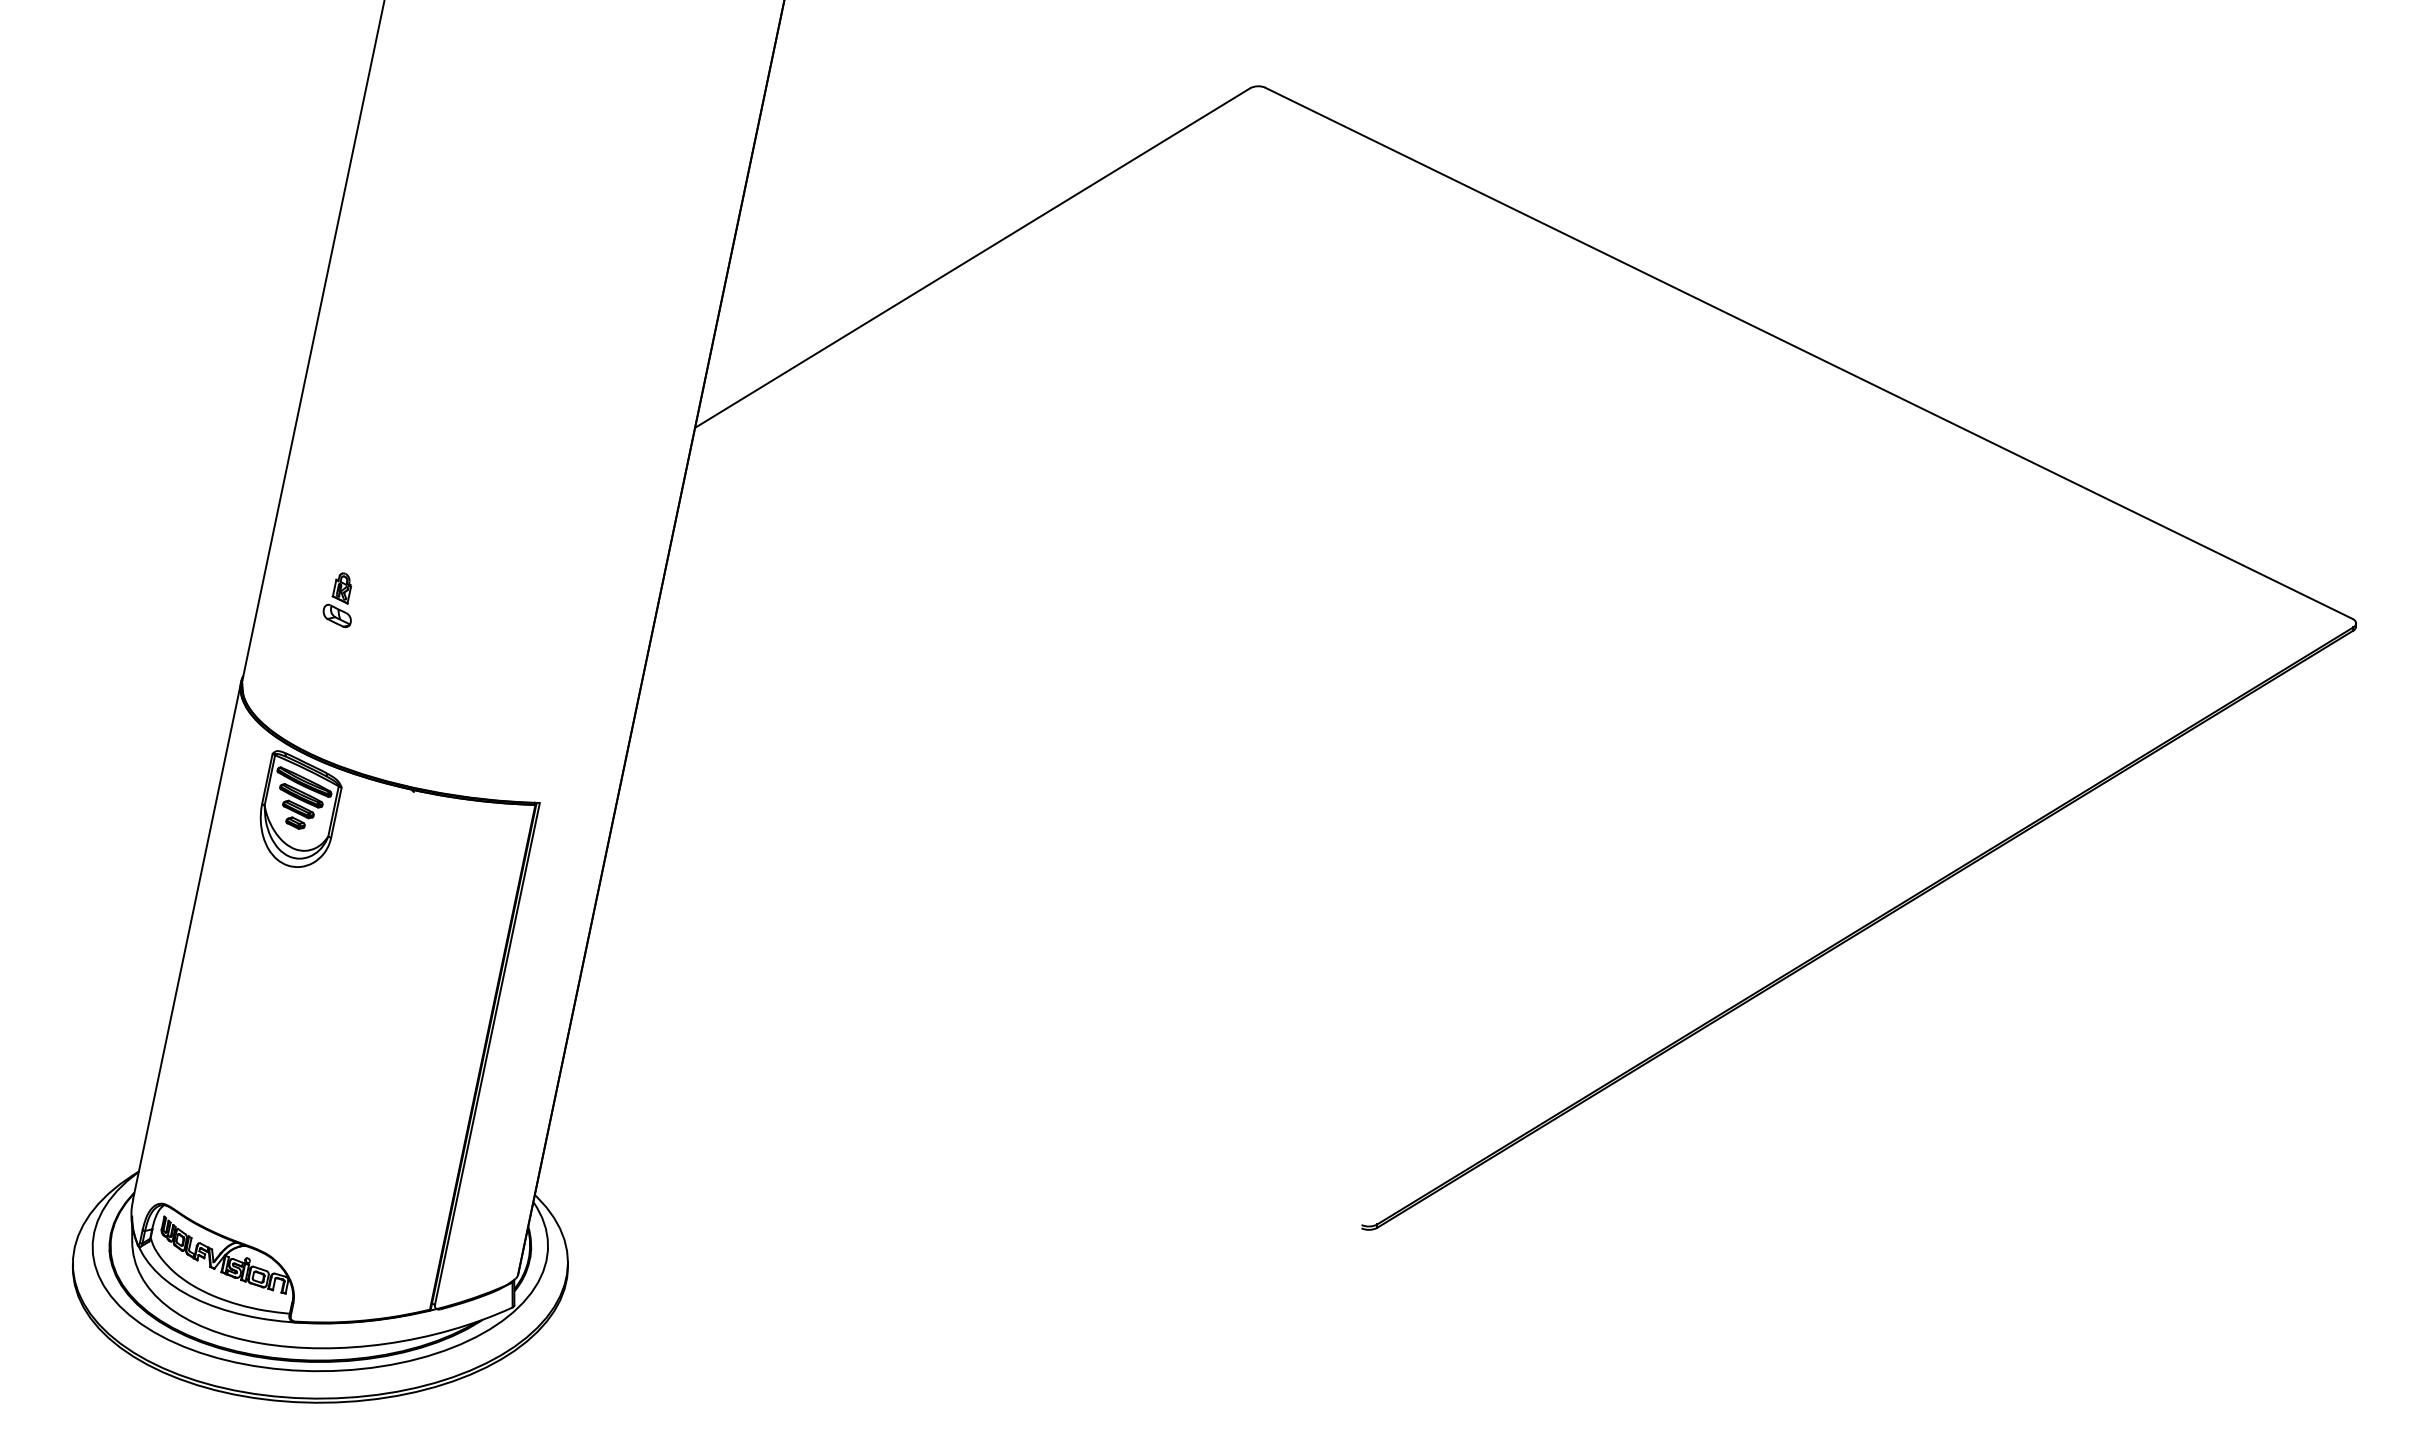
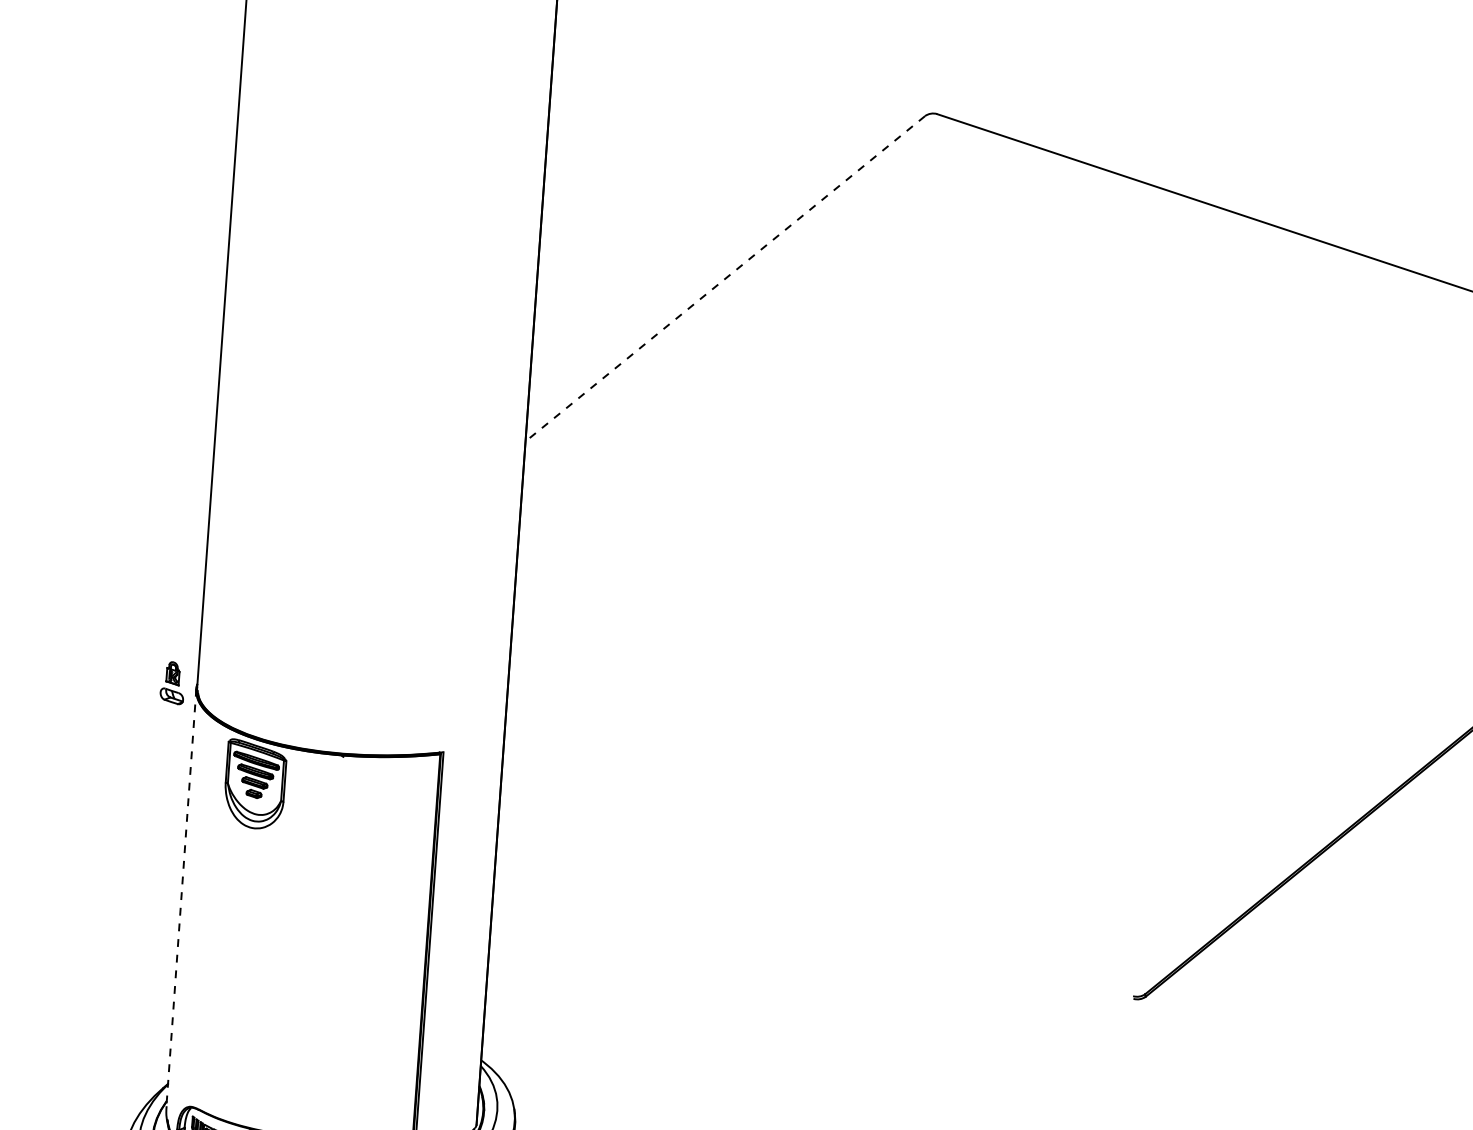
line: (972, 258) -> (725, 279), solid -> dashed
part: (337, 600) -> (170, 684), moved
line: (187, 940) -> (181, 897), solid -> dashed

